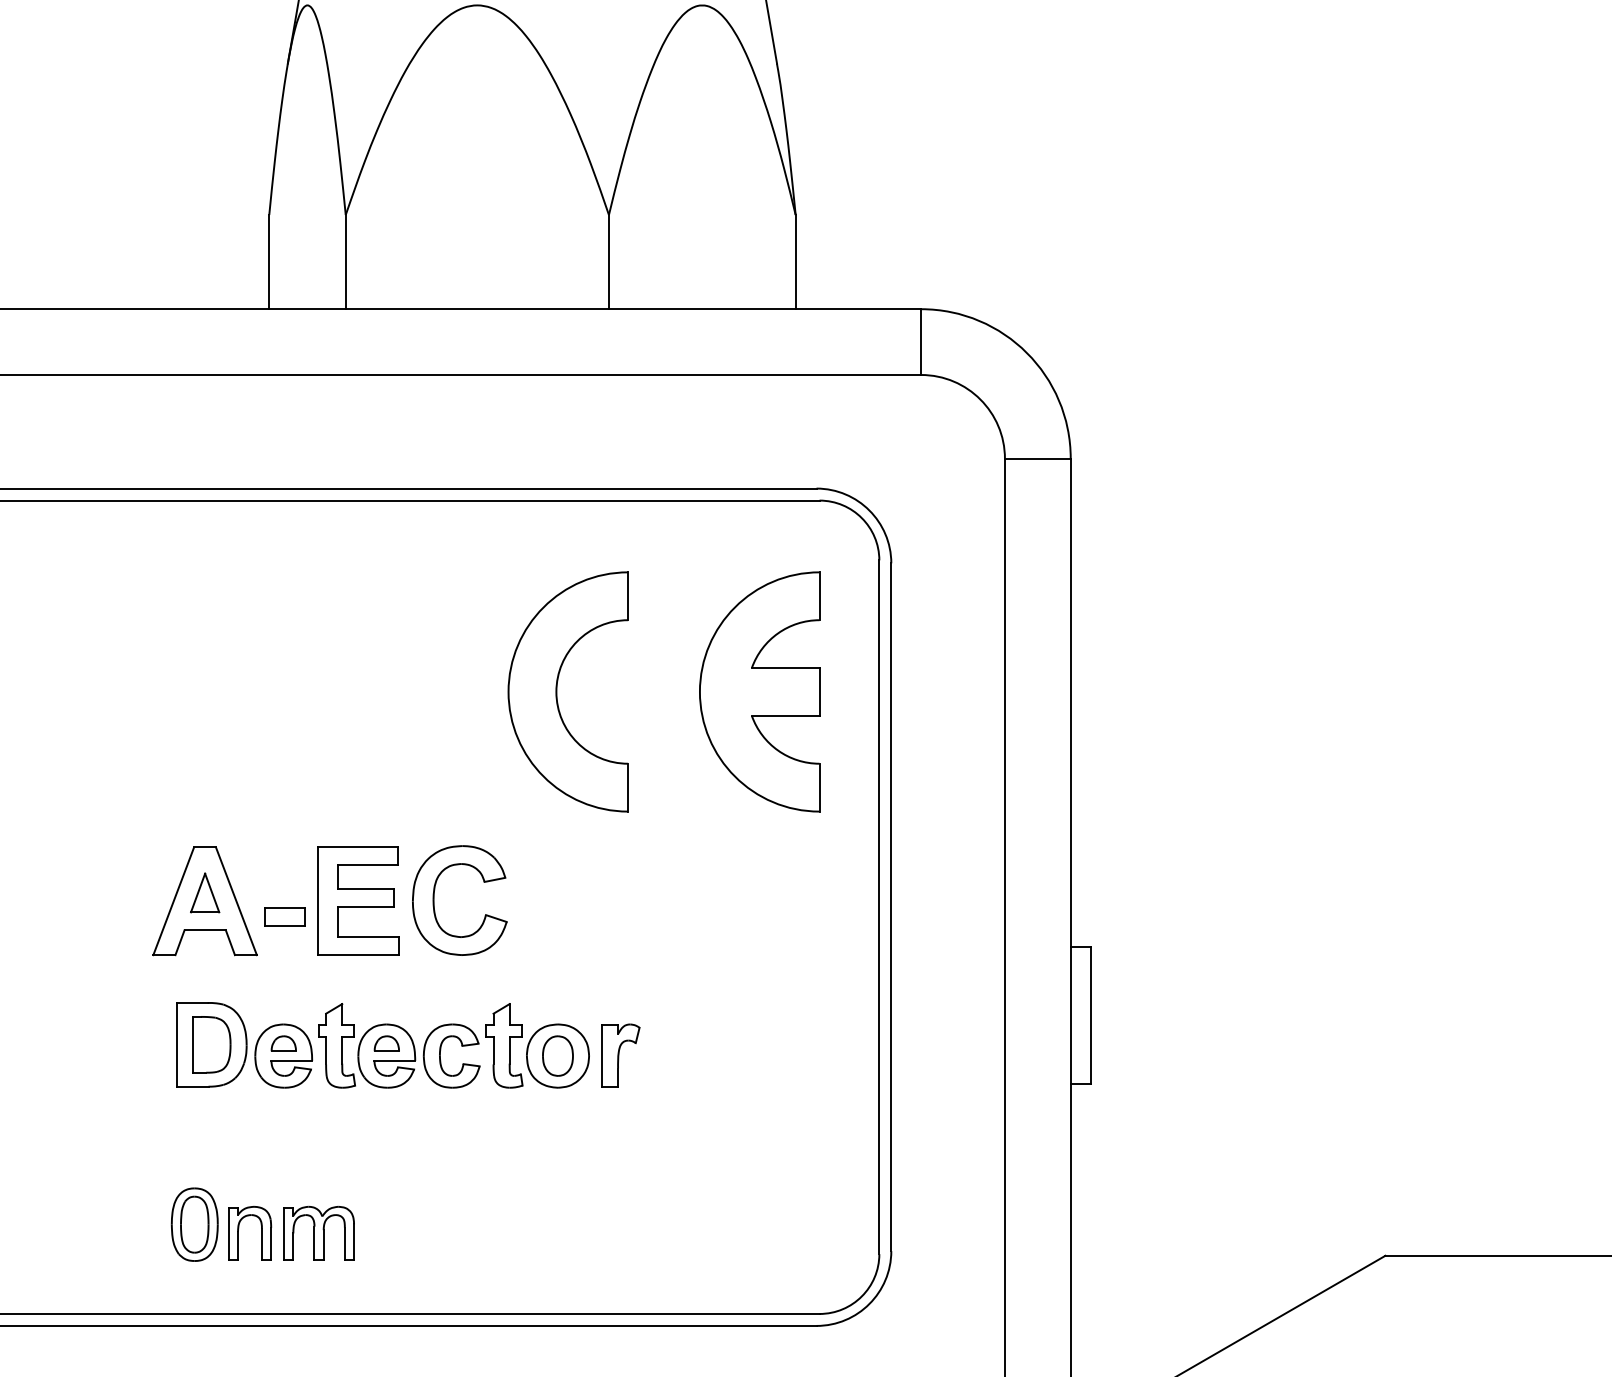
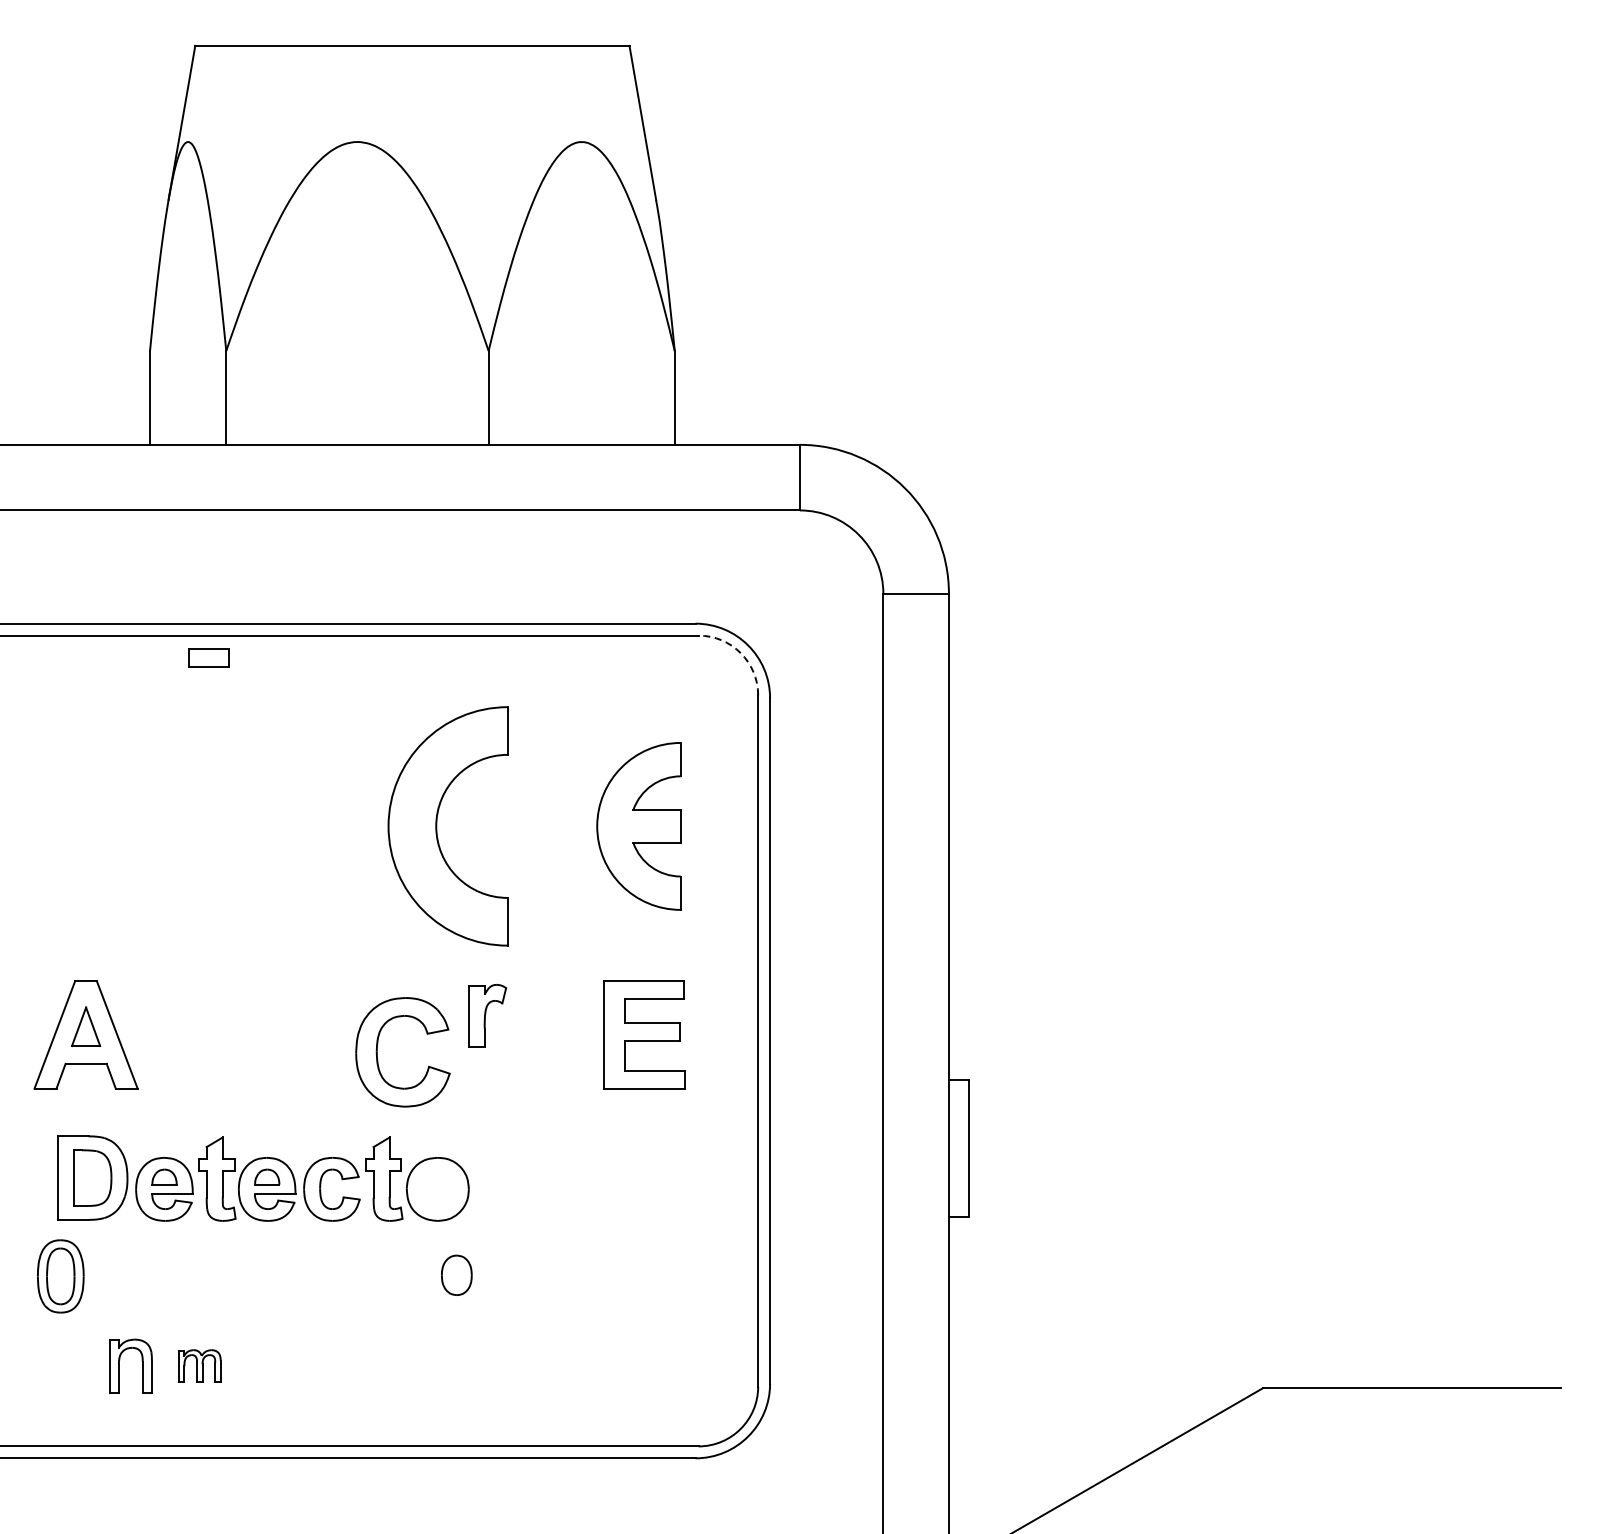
arc: (861, 518) -> (740, 653), solid -> dashed
part: (759, 692) -> (638, 826), size x0.7
part: (358, 900) -> (644, 1034), moved
part: (434, 900) -> (377, 1052), moved
part: (284, 916) -> (208, 657), moved
part: (557, 1055) -> (456, 1274), moved
part: (620, 1055) -> (487, 1015), moved
part: (194, 1224) -> (60, 1276), moved
part: (318, 1232) -> (199, 1365), size x0.6

